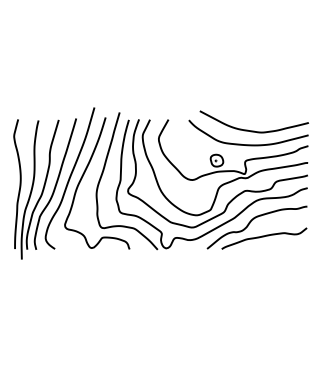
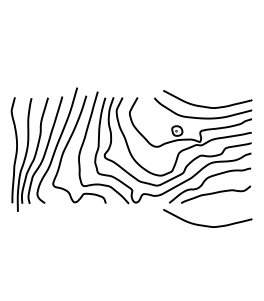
curve: (253, 276) -> (207, 225), added

